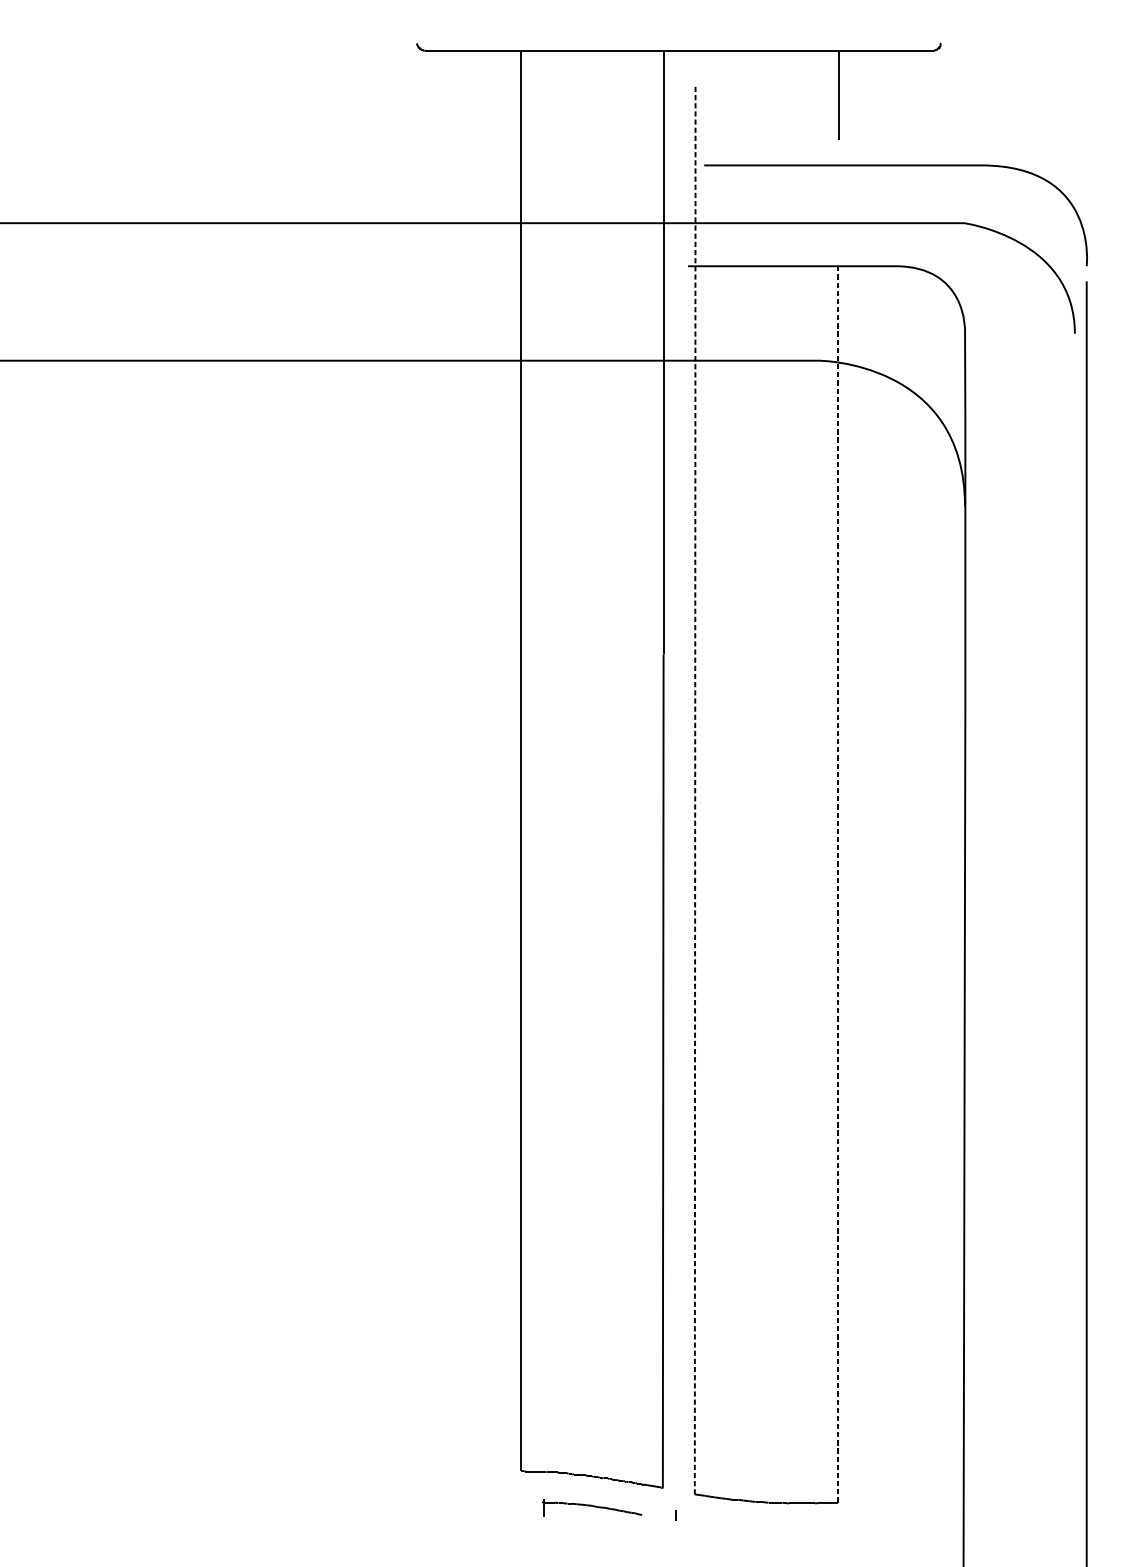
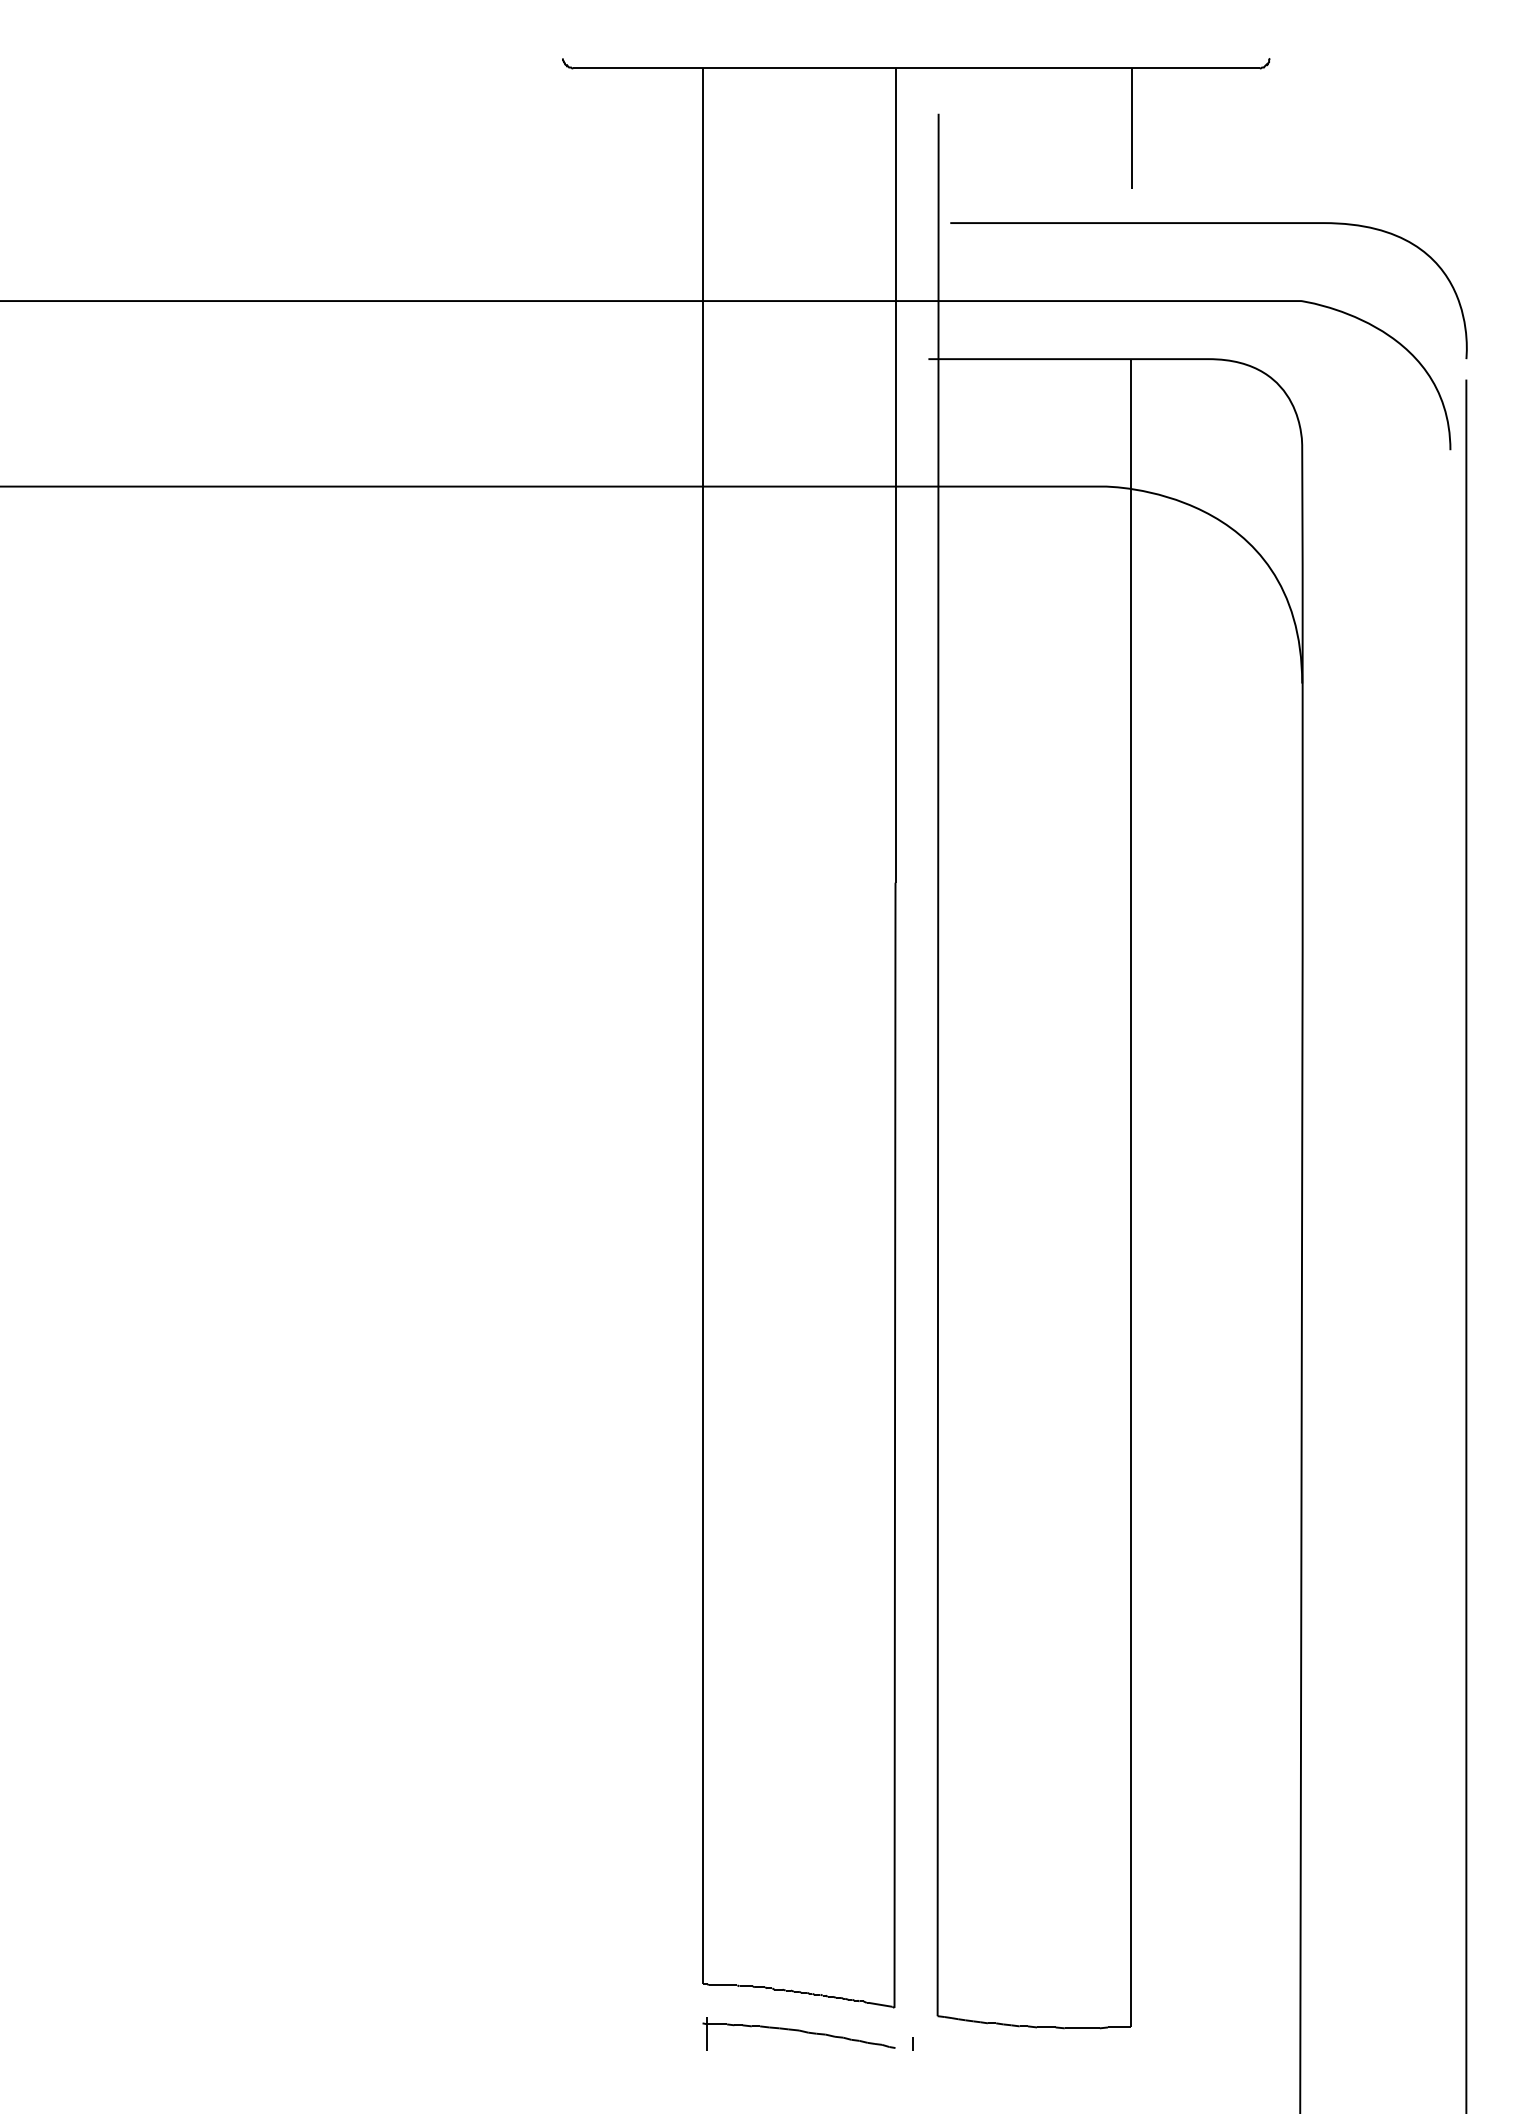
line: (695, 789) -> (938, 1064), dashed -> solid
line: (837, 884) -> (1130, 1193), dashed -> solid
part: (591, 1507) -> (798, 2033), size x1.43

